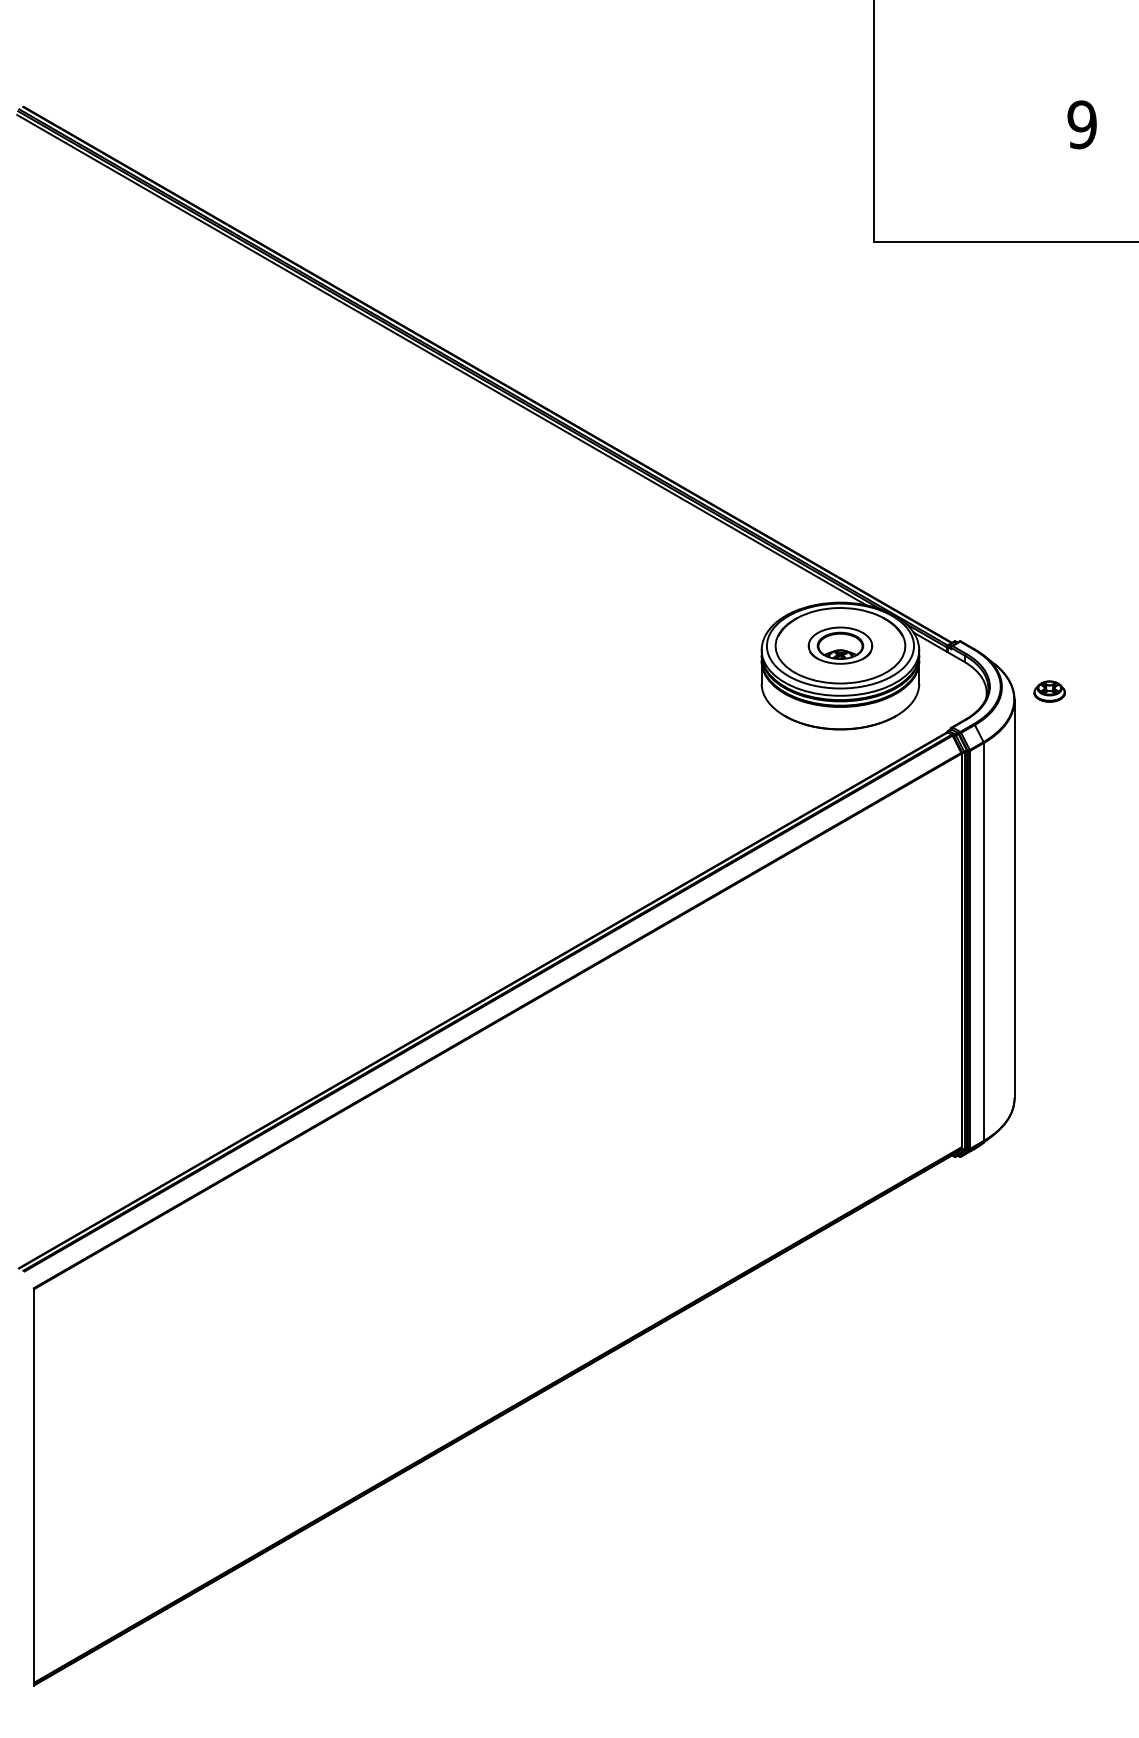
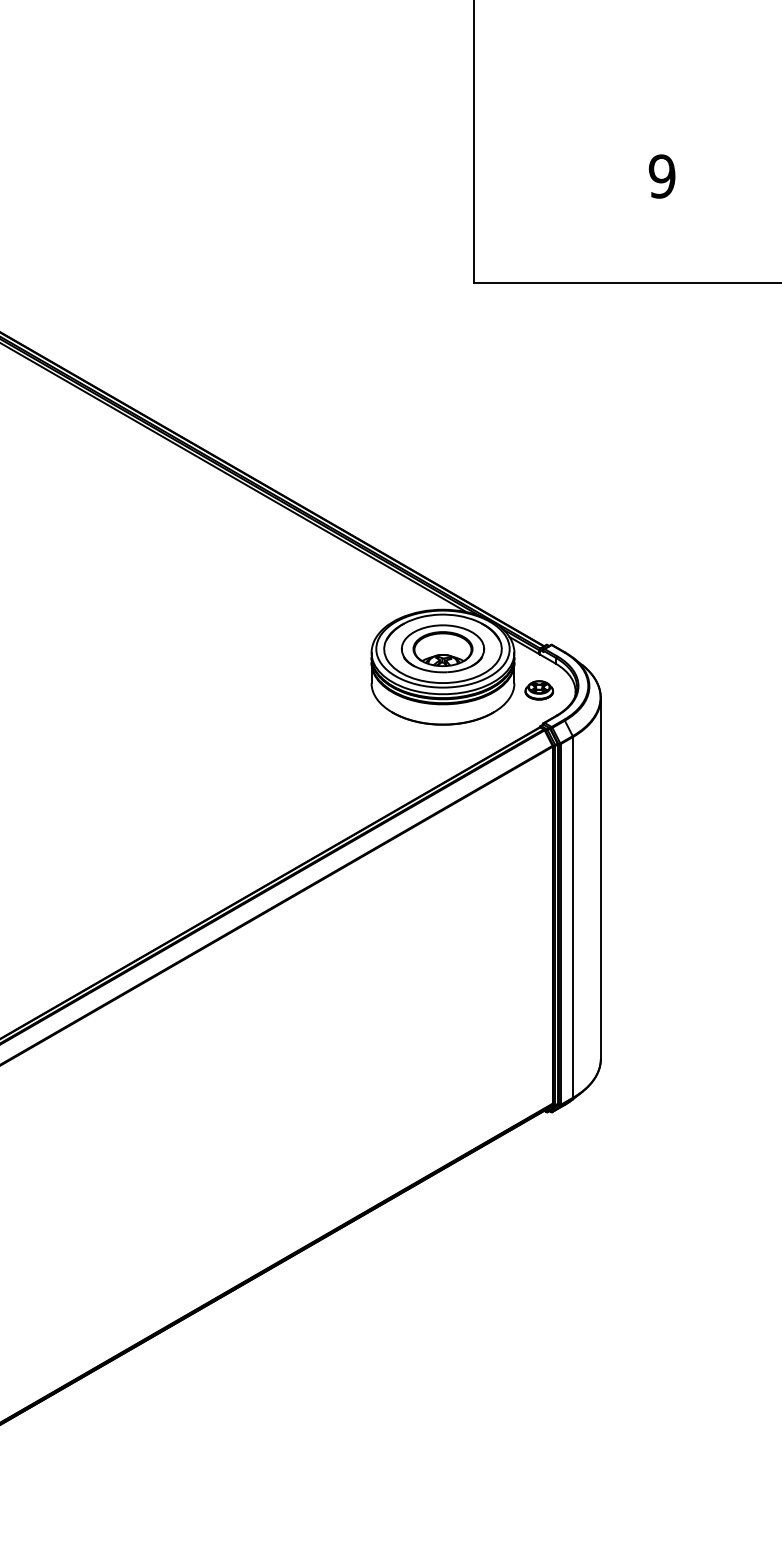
part: (840, 645) -> (443, 648), size x1.43
part: (1049, 691) -> (539, 690), moved

